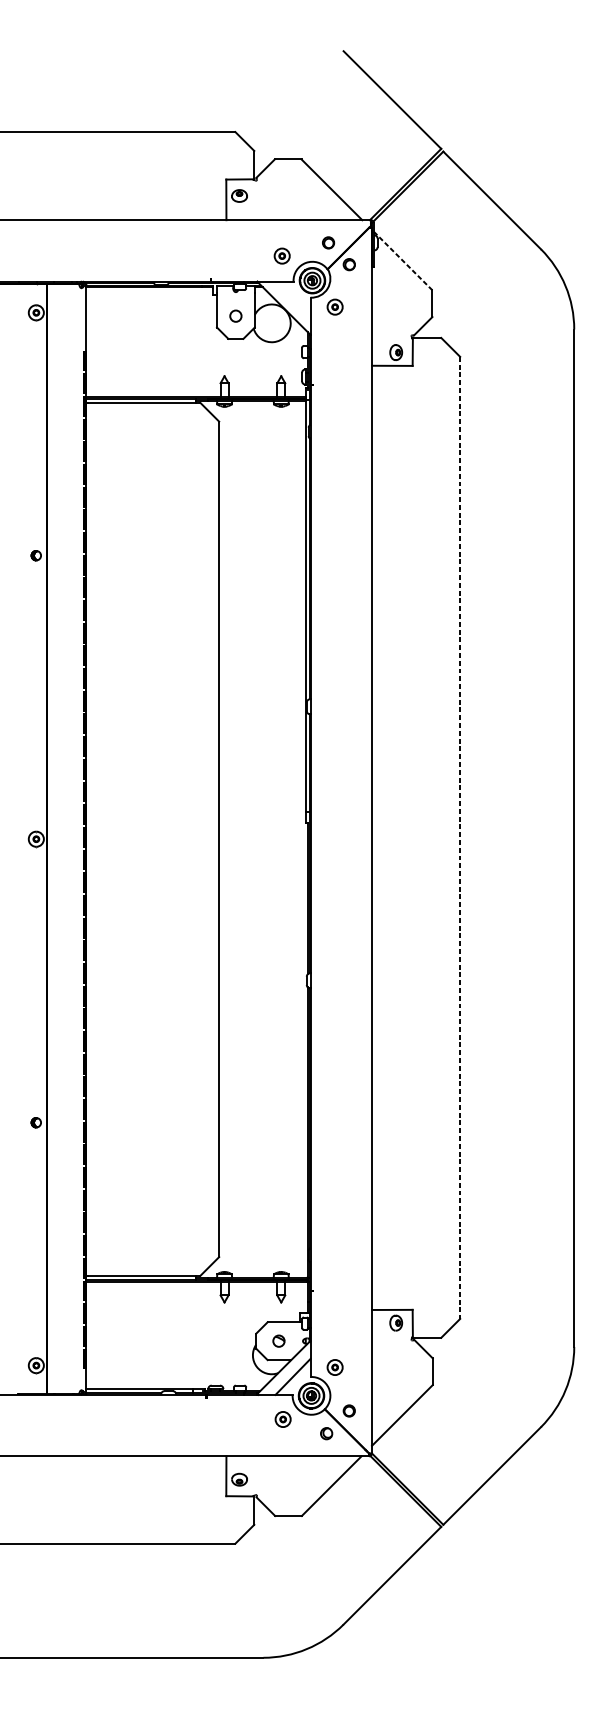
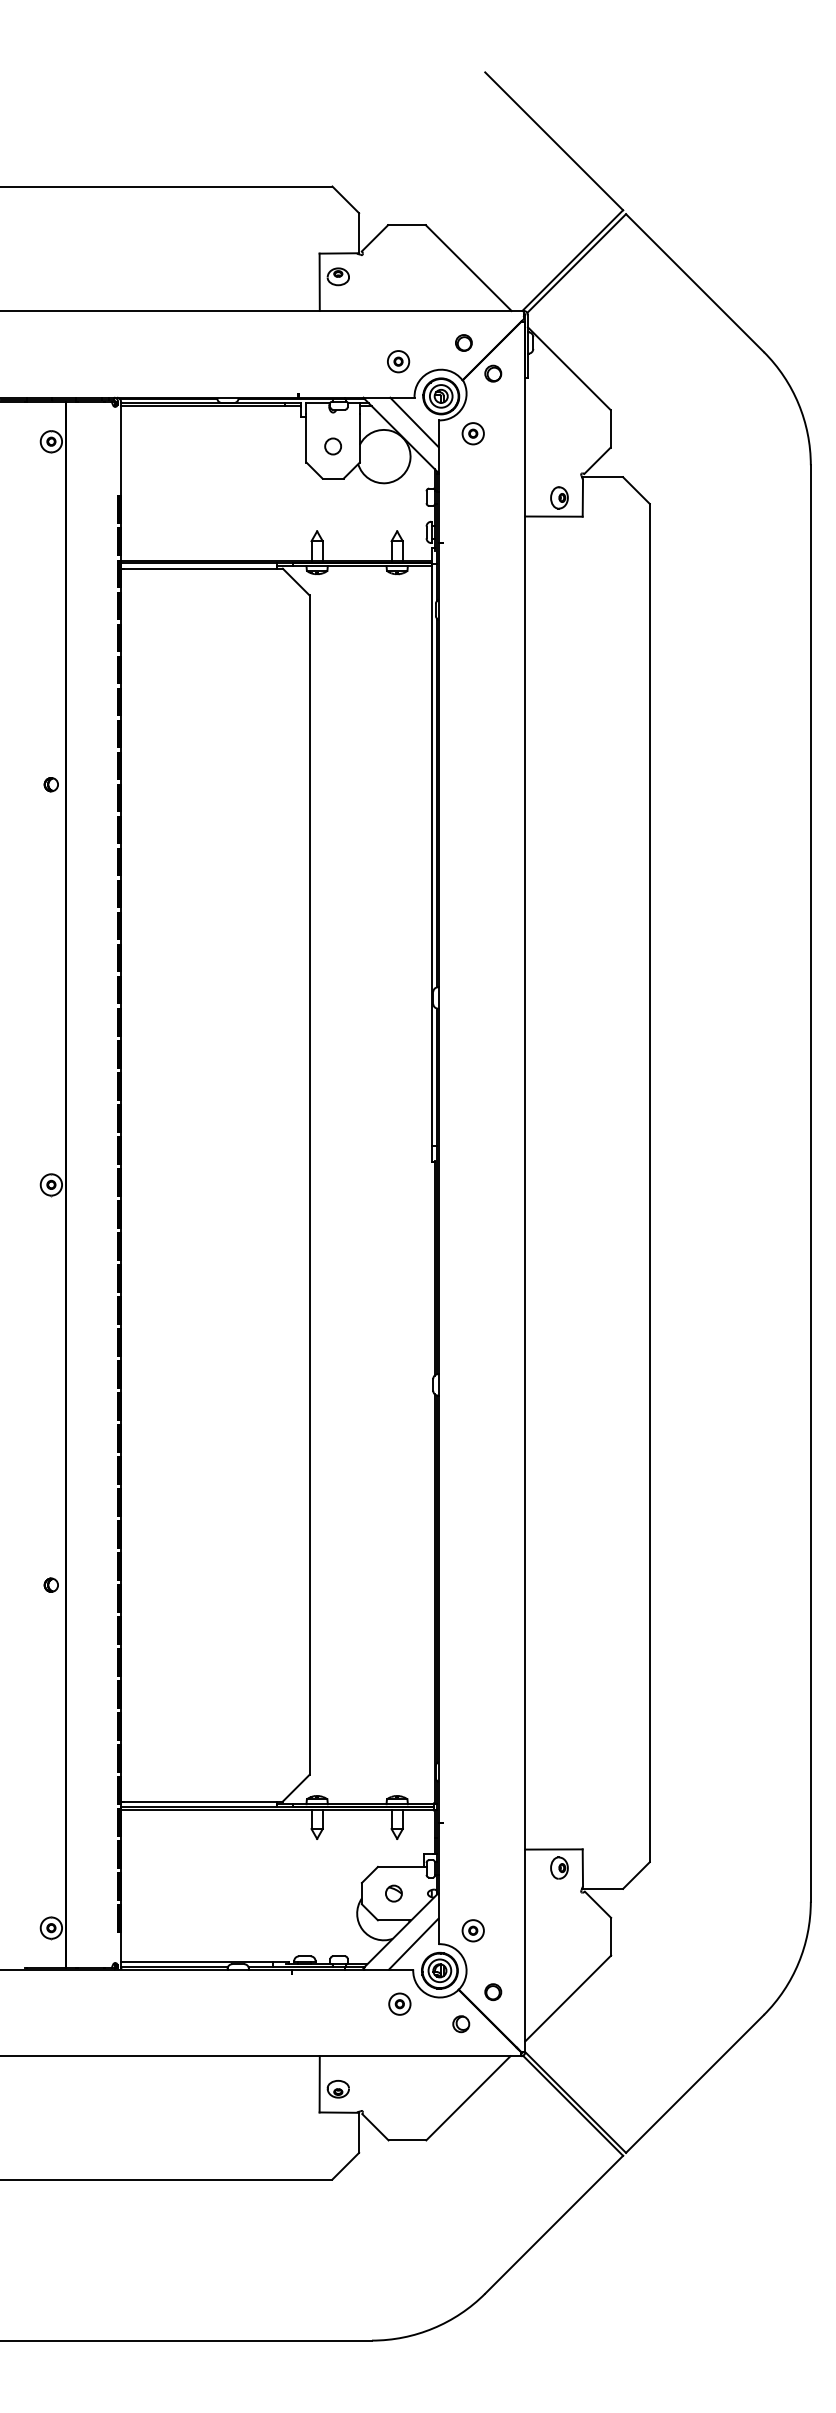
line: (402, 260) -> (568, 368), dashed -> solid
line: (293, 299) -> (414, 422), added
line: (459, 838) -> (649, 1183), dashed -> solid

